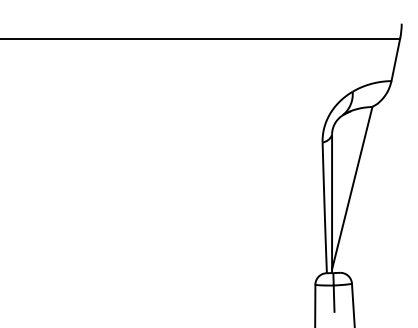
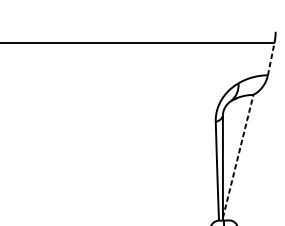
line: (395, 59) -> (270, 58), solid -> dashed
line: (352, 188) -> (238, 156), solid -> dashed

